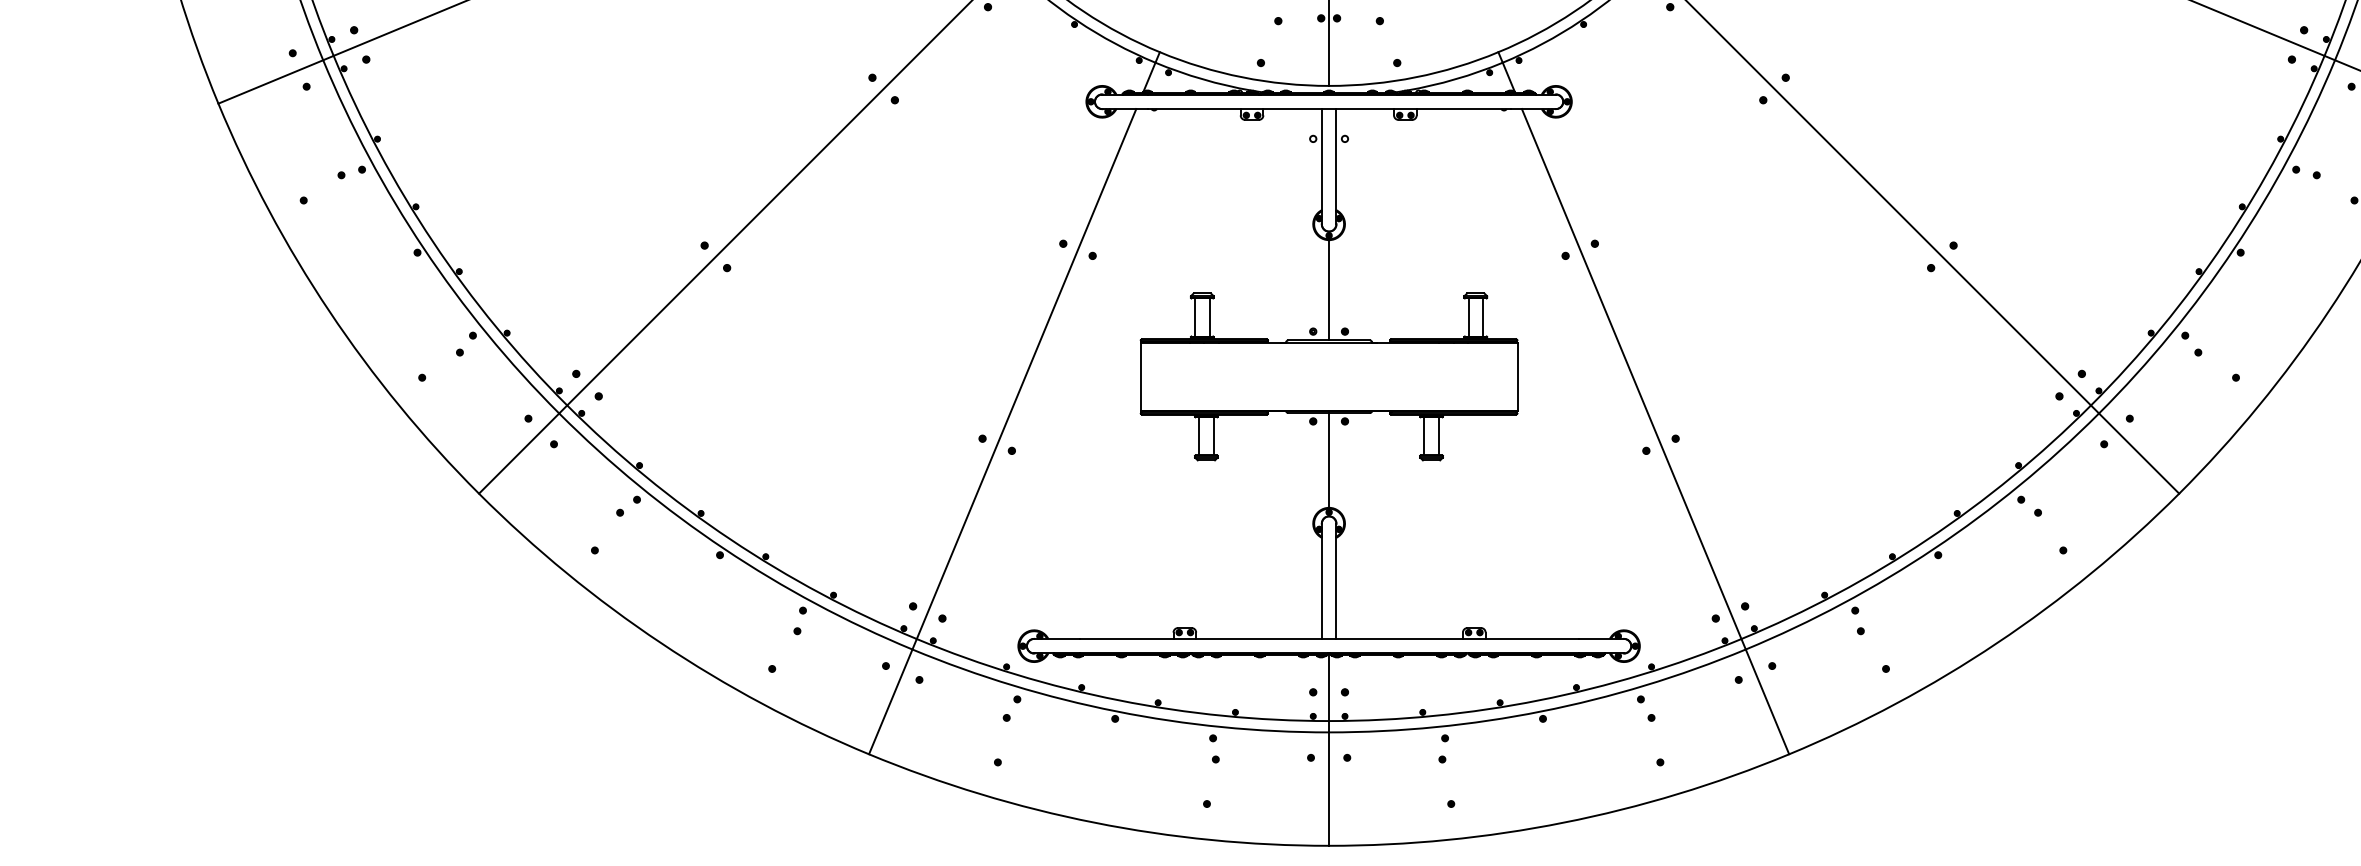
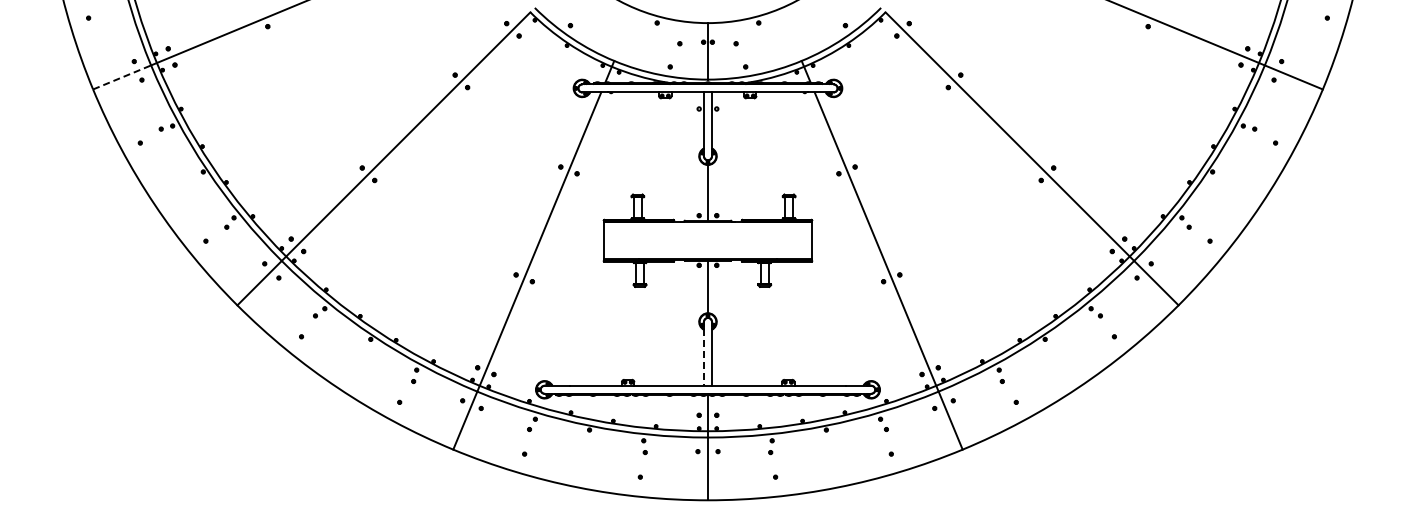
line: (271, 82) -> (122, 77), solid -> dashed
line: (1321, 589) -> (703, 358), solid -> dashed

